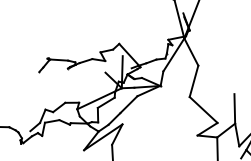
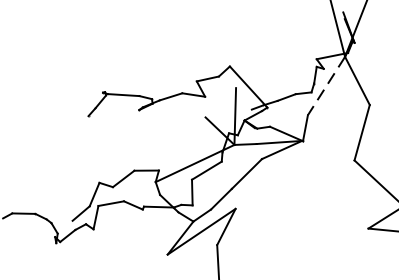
line: (173, 54) -> (325, 85), solid -> dashed

